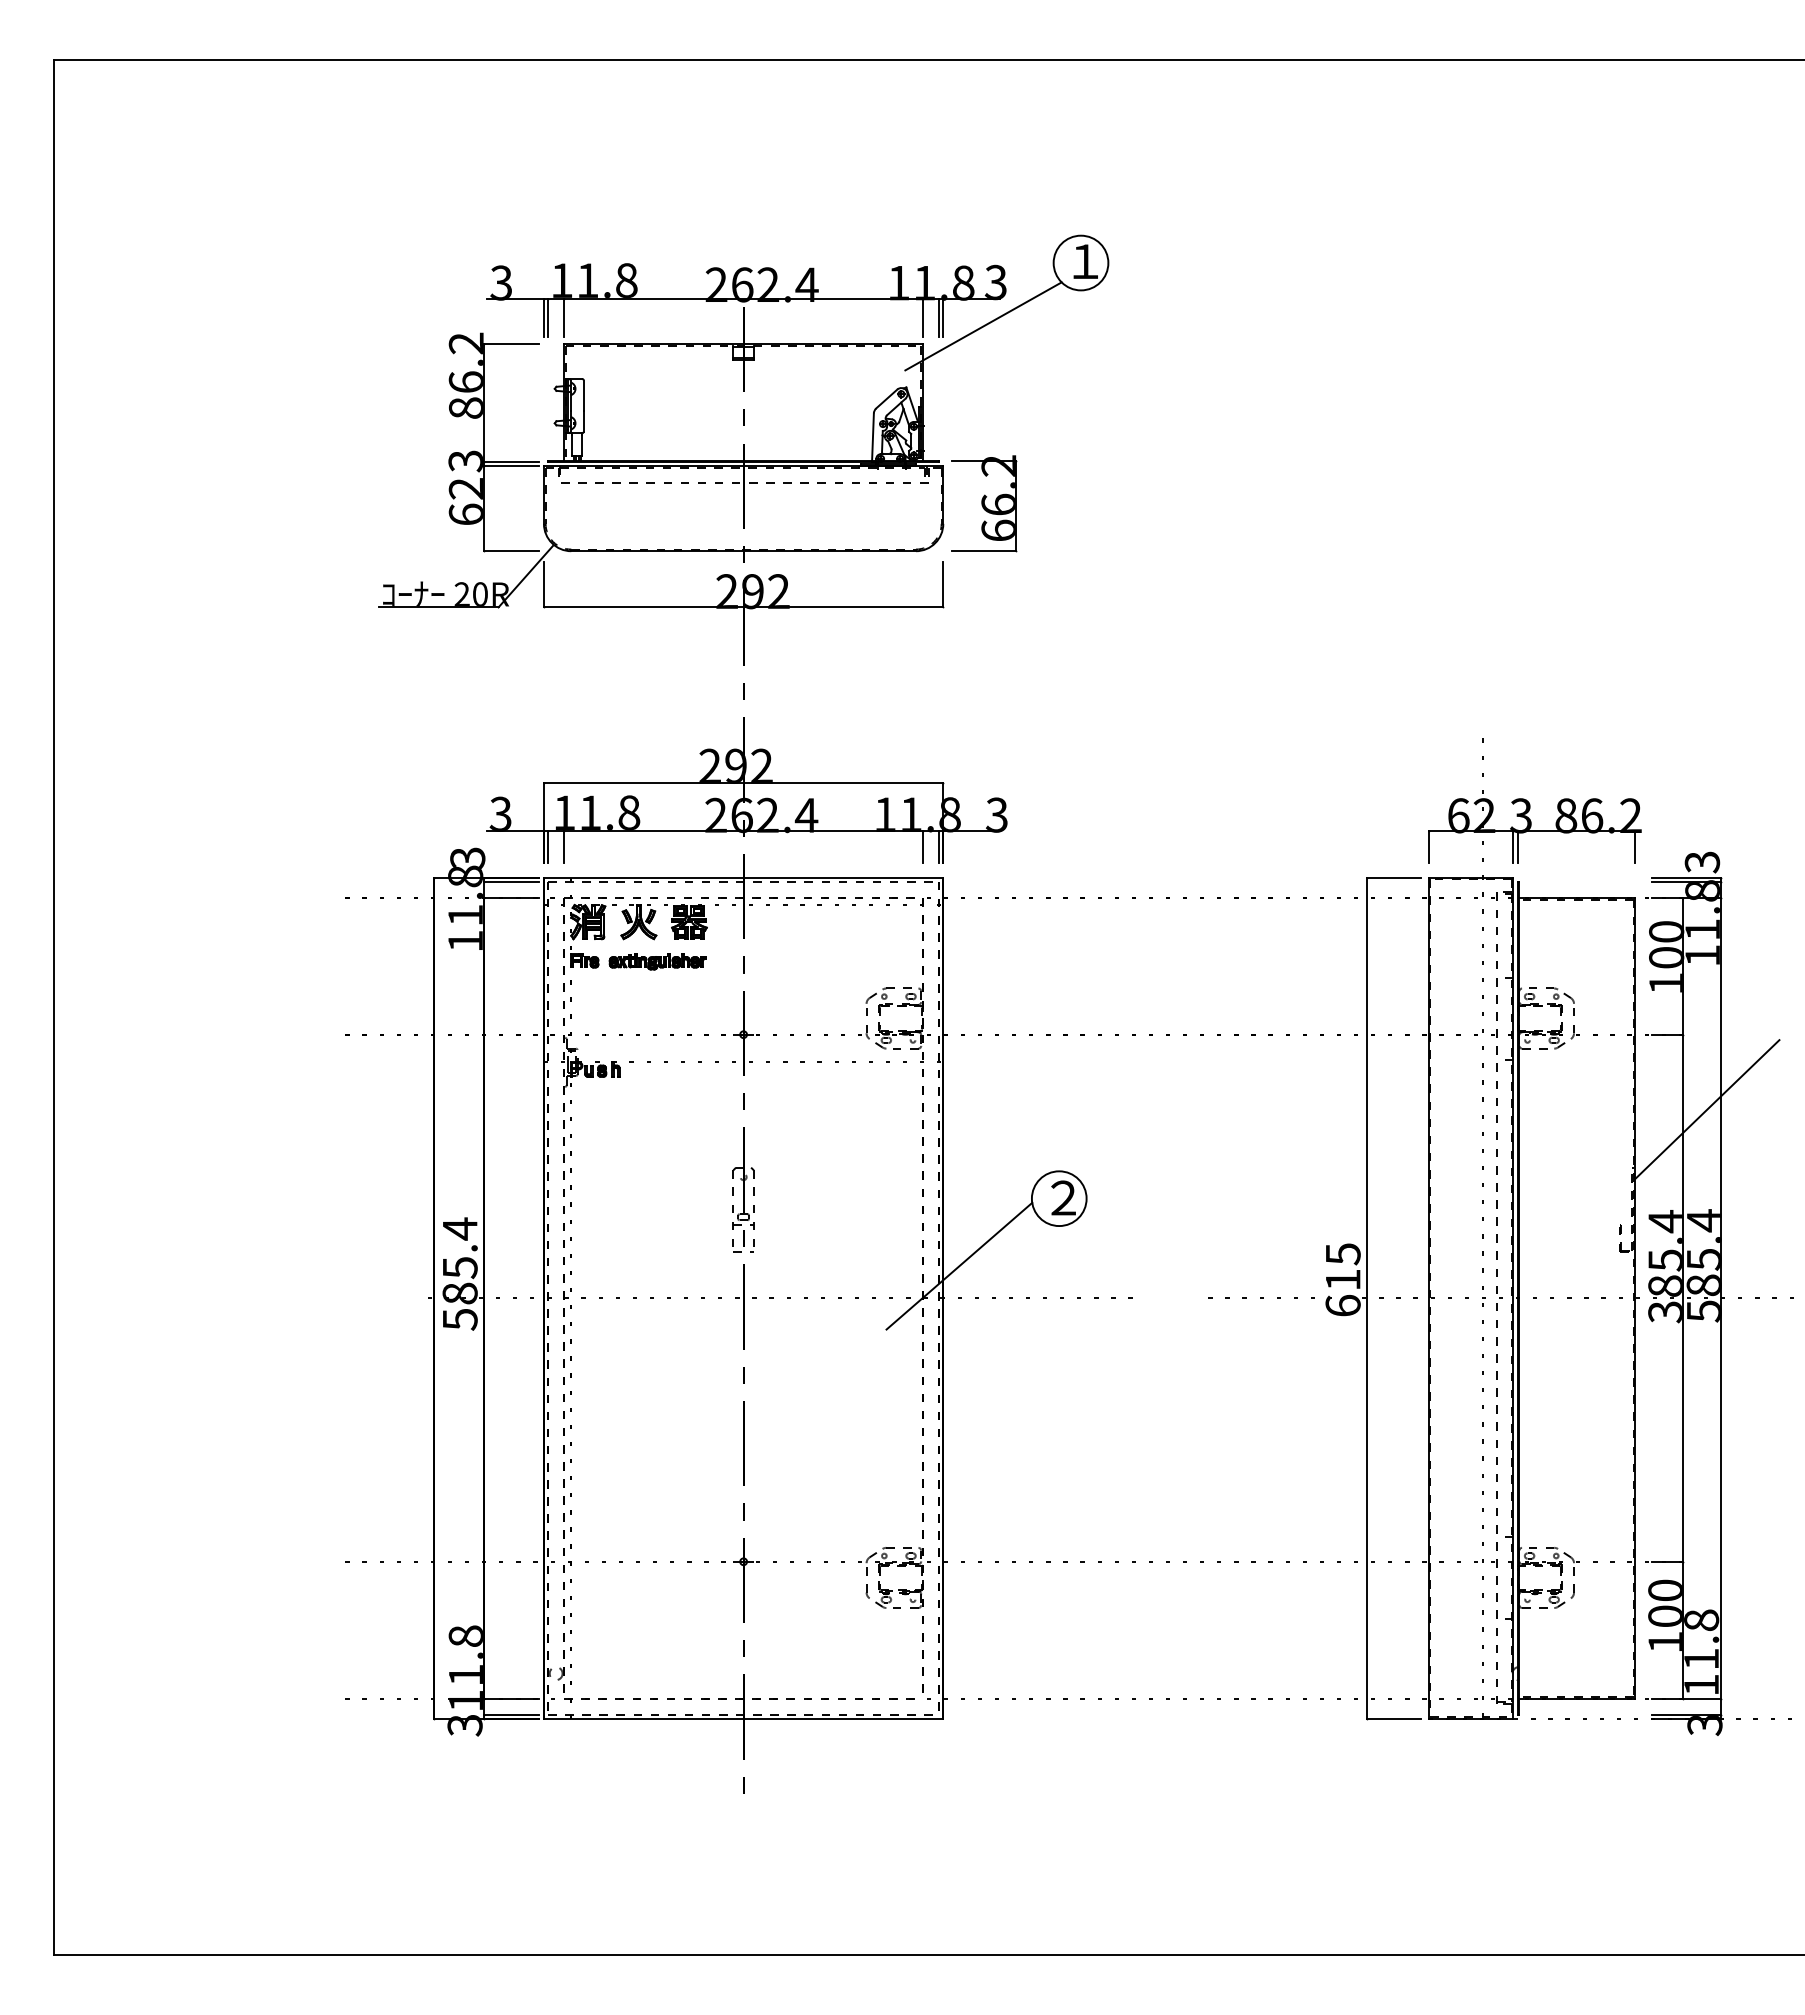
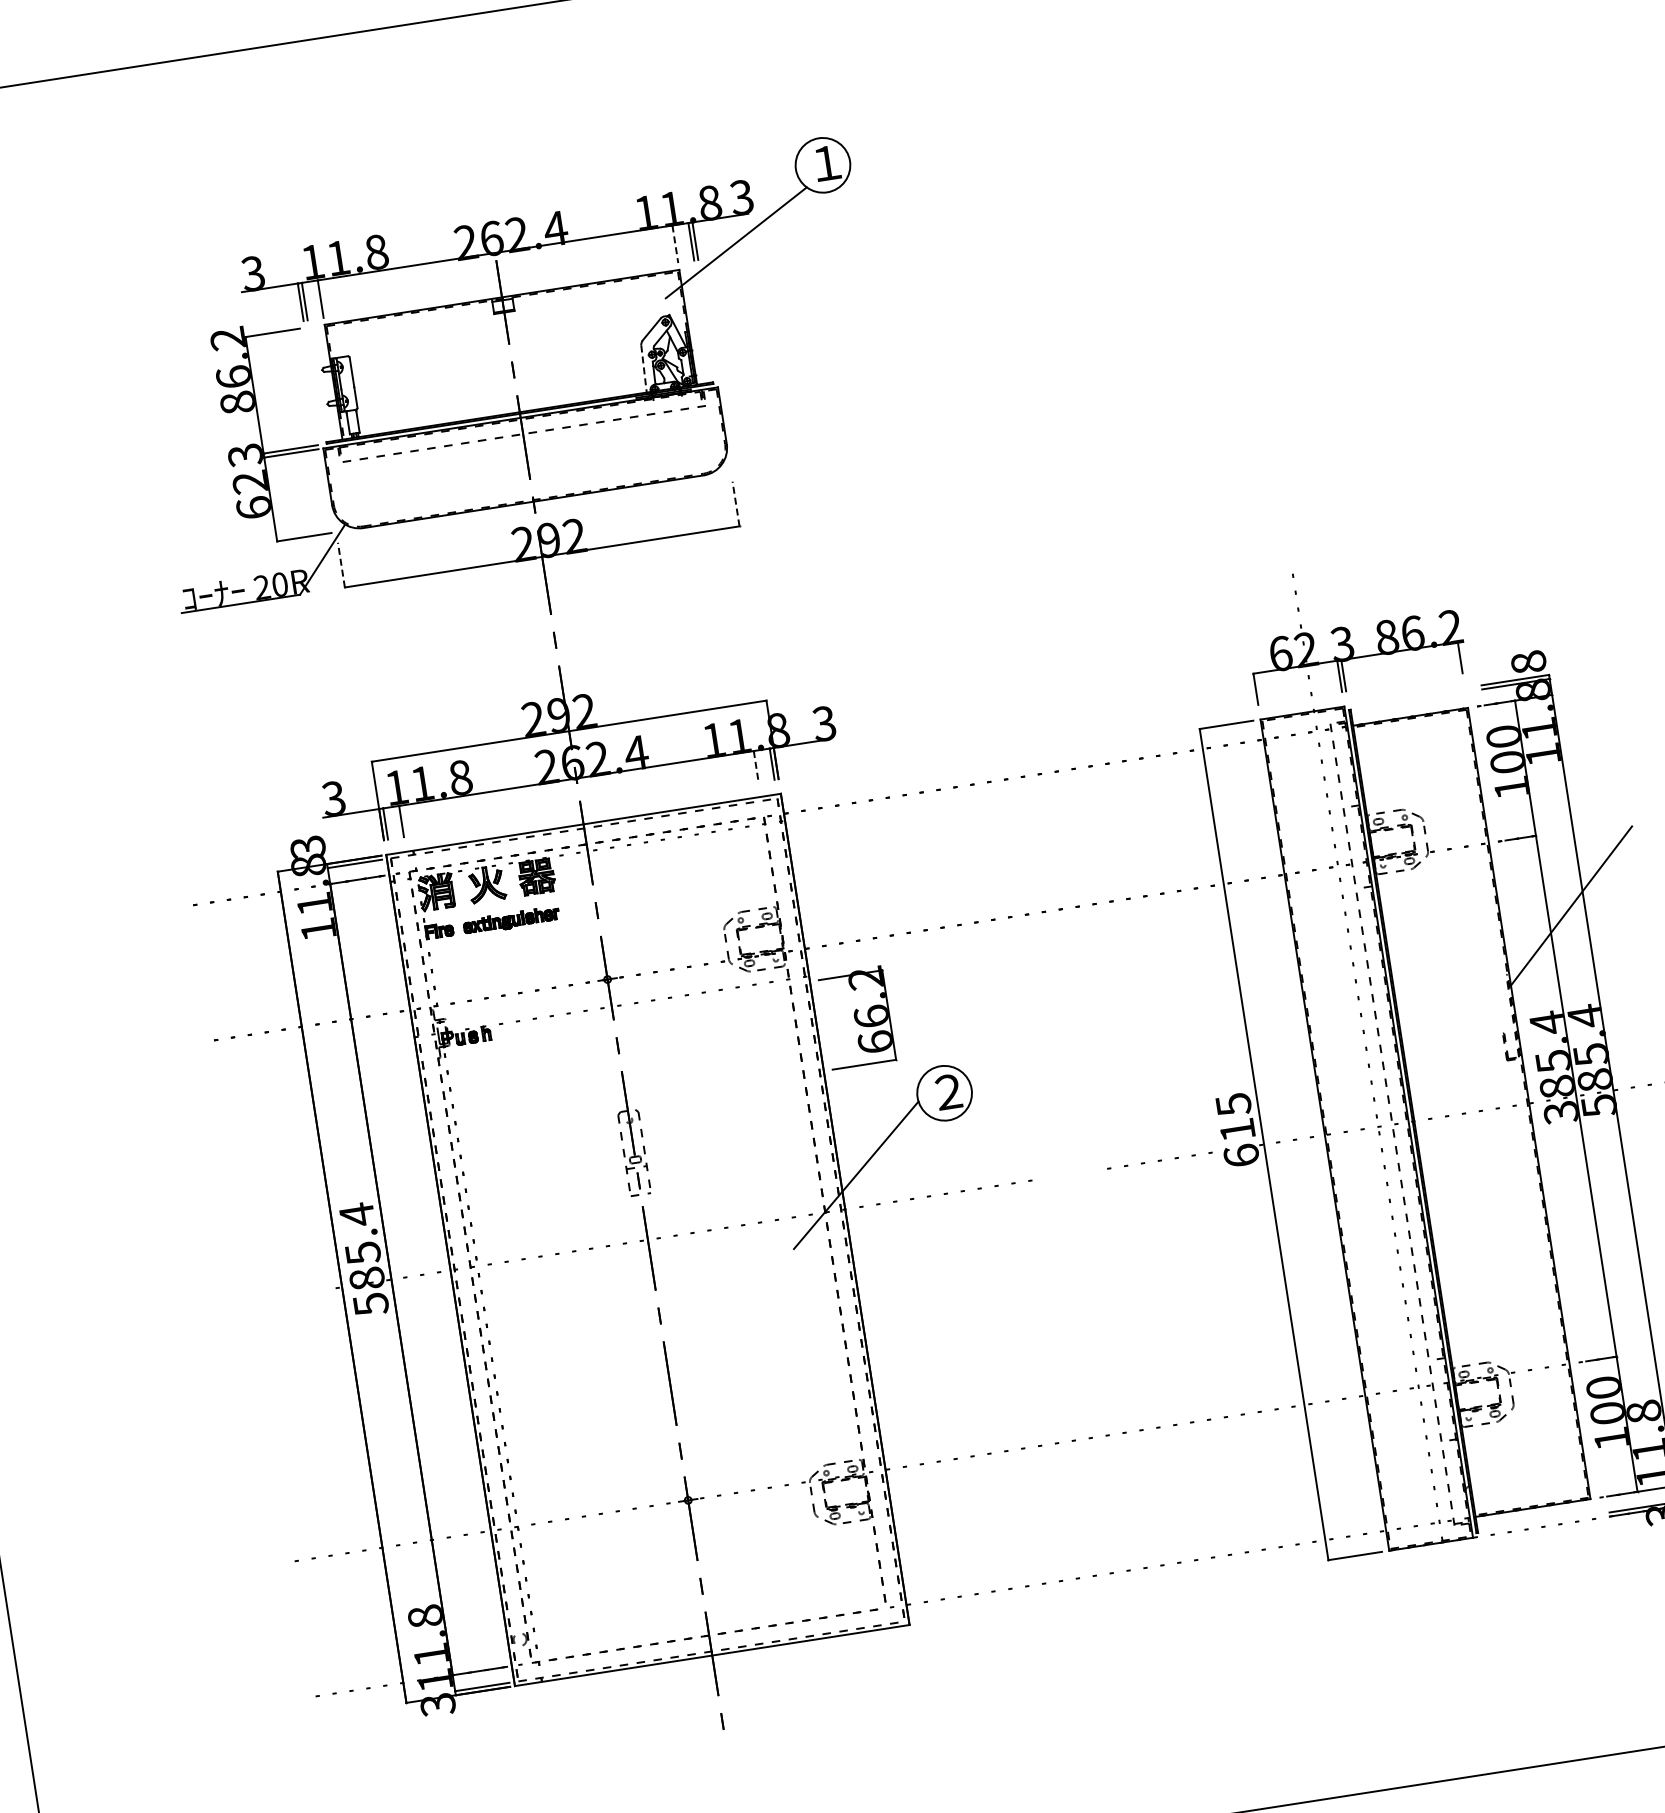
line: (923, 318) -> (675, 244), solid -> dashed
line: (872, 438) -> (643, 370), solid -> dashed
part: (984, 503) -> (857, 1017), moved
line: (543, 584) -> (340, 565), solid -> dashed
line: (943, 584) -> (736, 504), solid -> dashed
line: (923, 847) -> (756, 767), solid -> dashed
text: (1701, 862) -> (1527, 662), 3 -> 8

